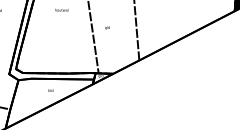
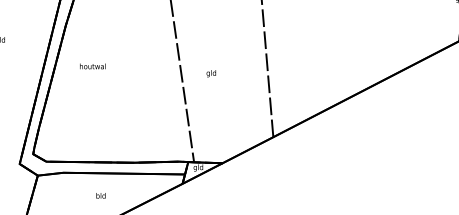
text: (61, 10) -> (92, 67), moved

